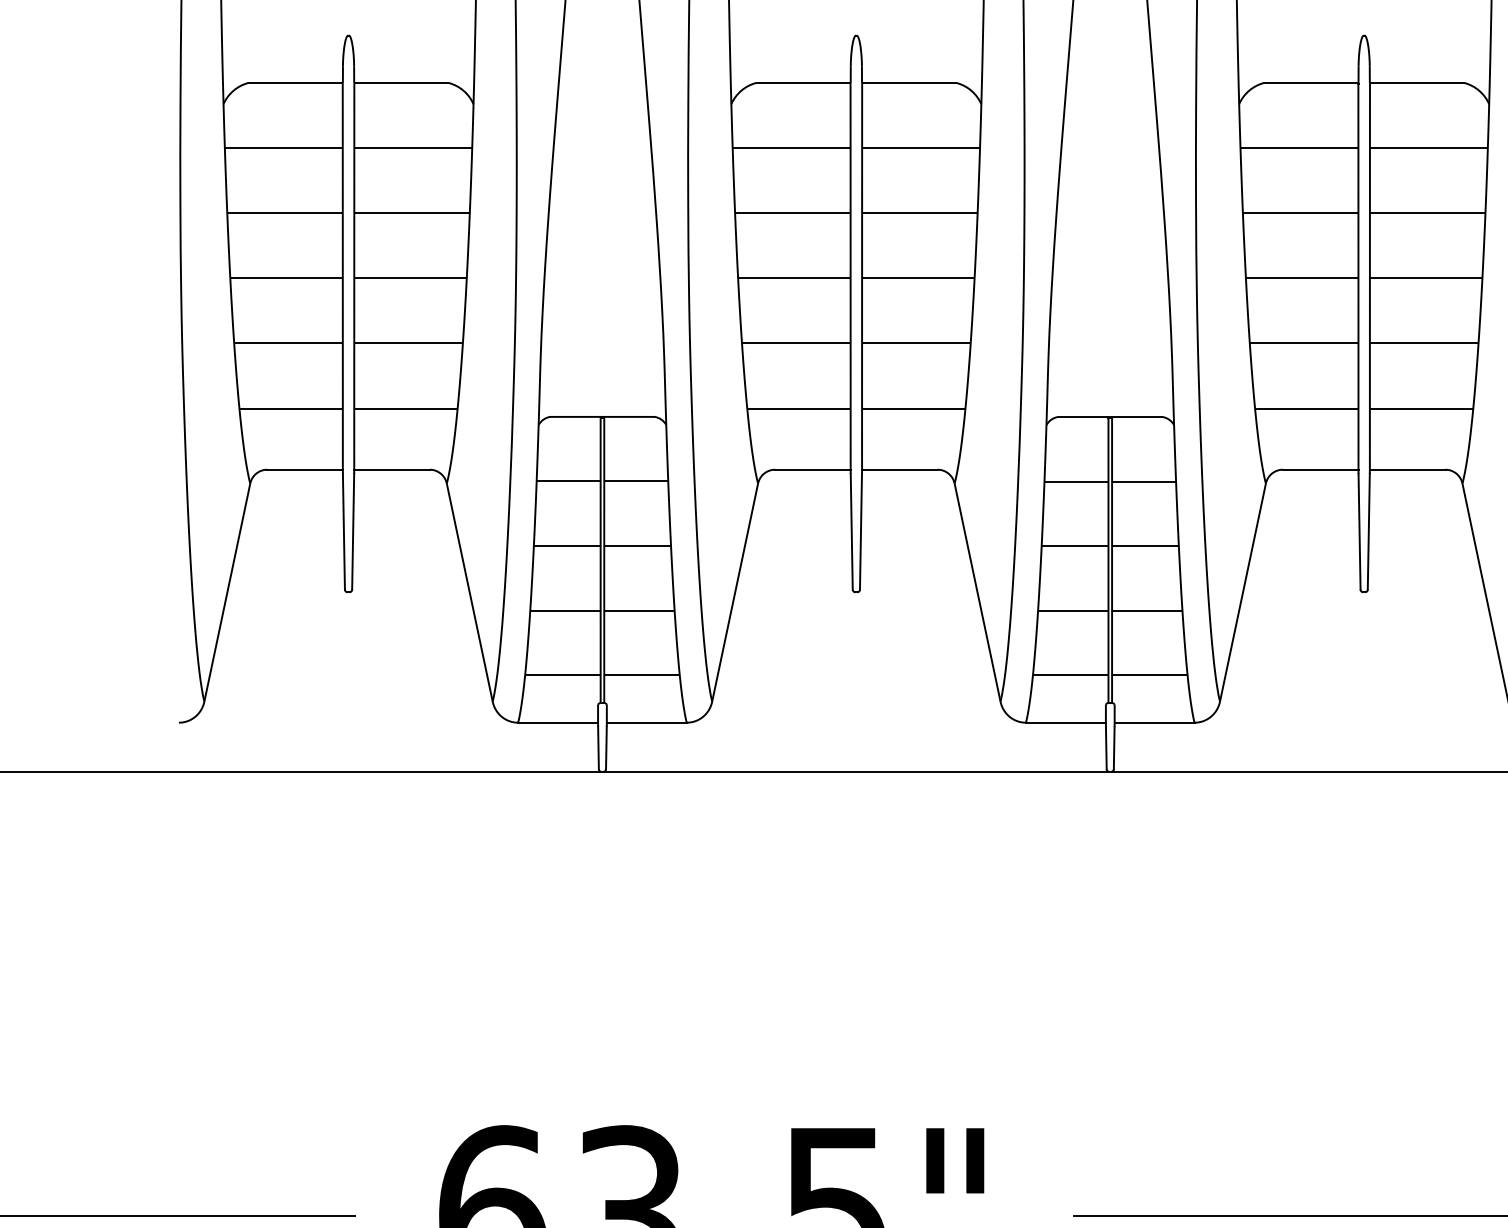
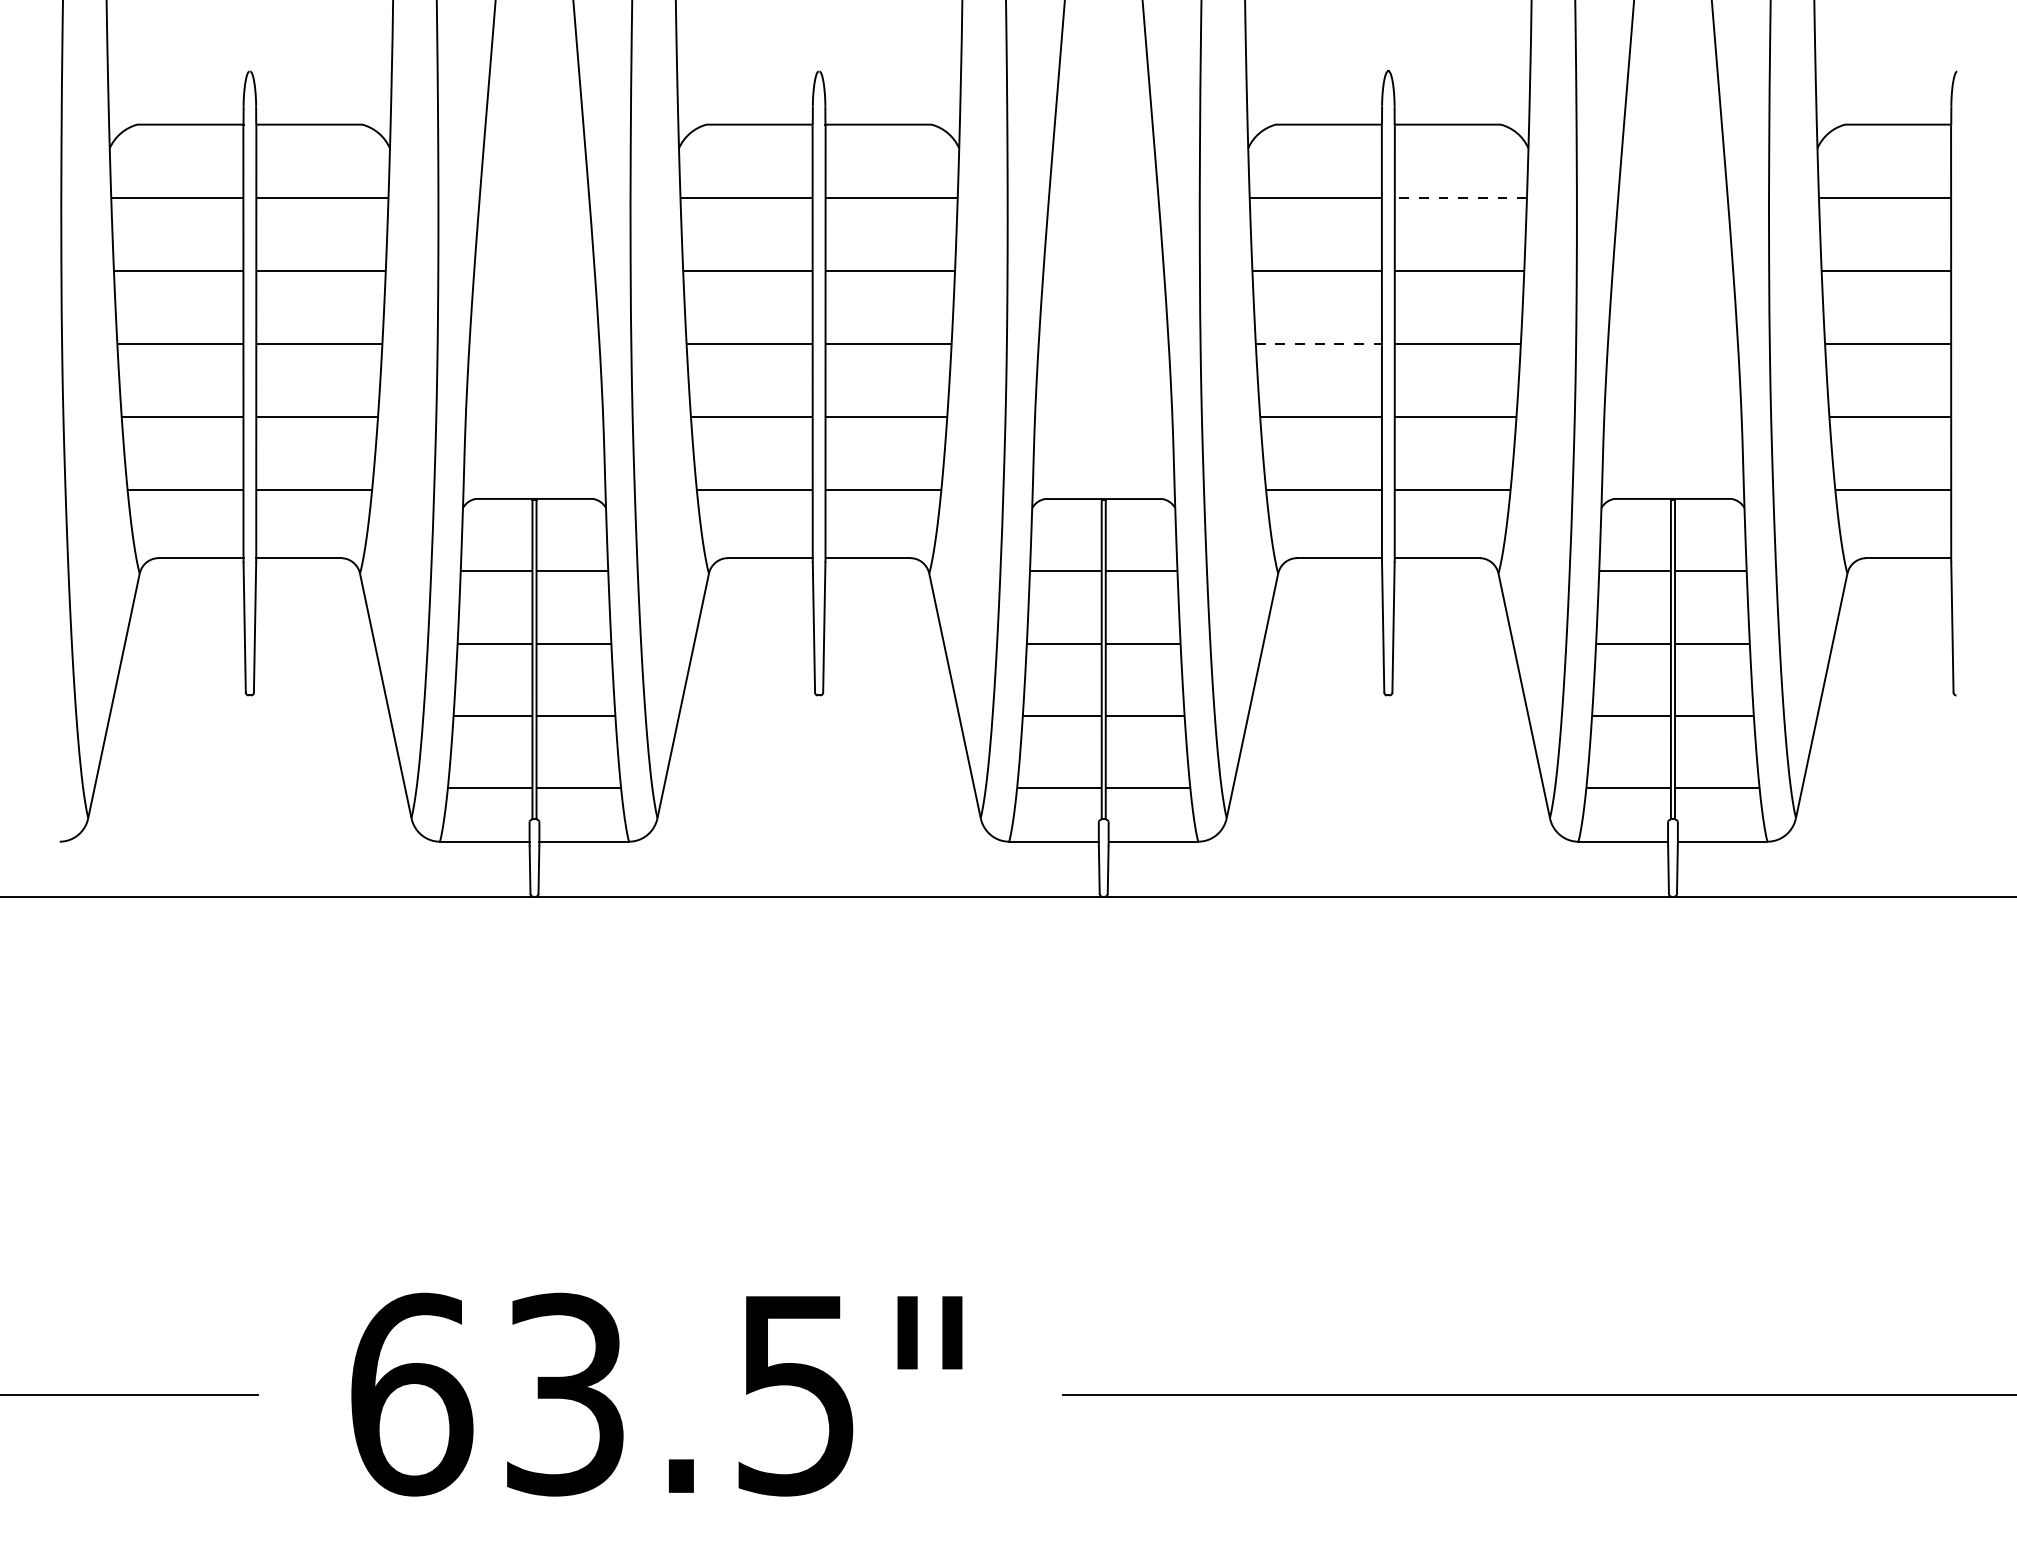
line: (1428, 148) -> (1460, 197), solid -> dashed
line: (1302, 278) -> (1319, 343), solid -> dashed

